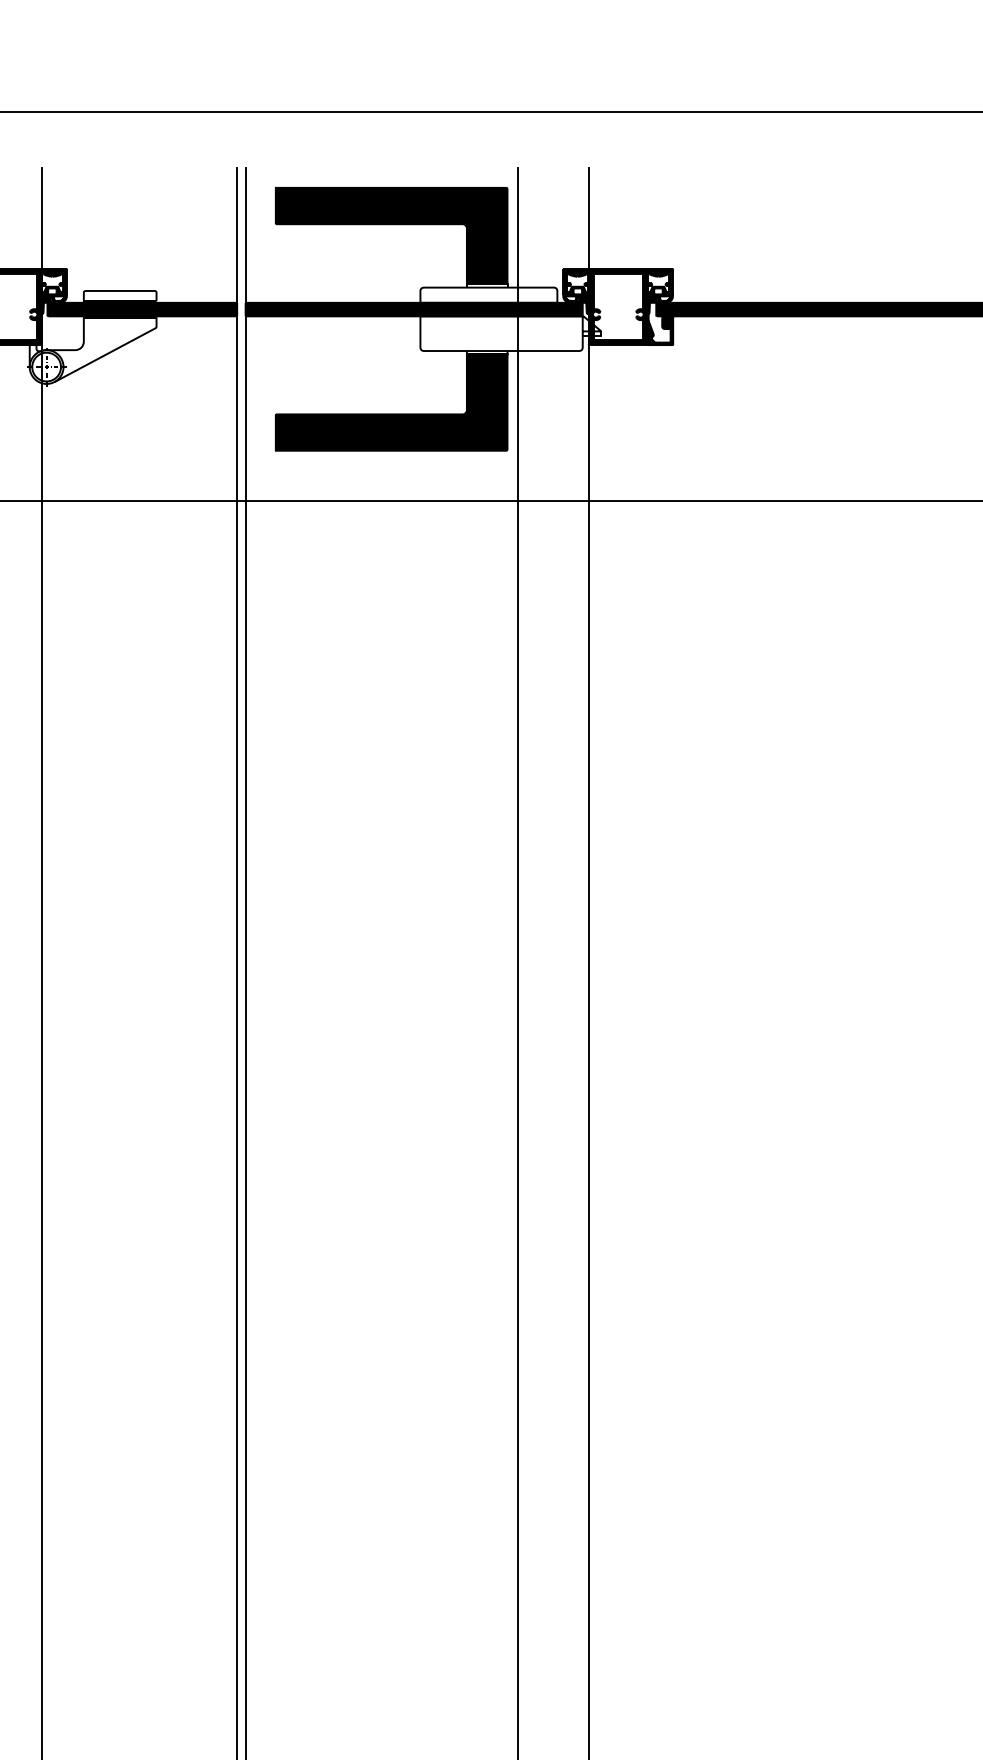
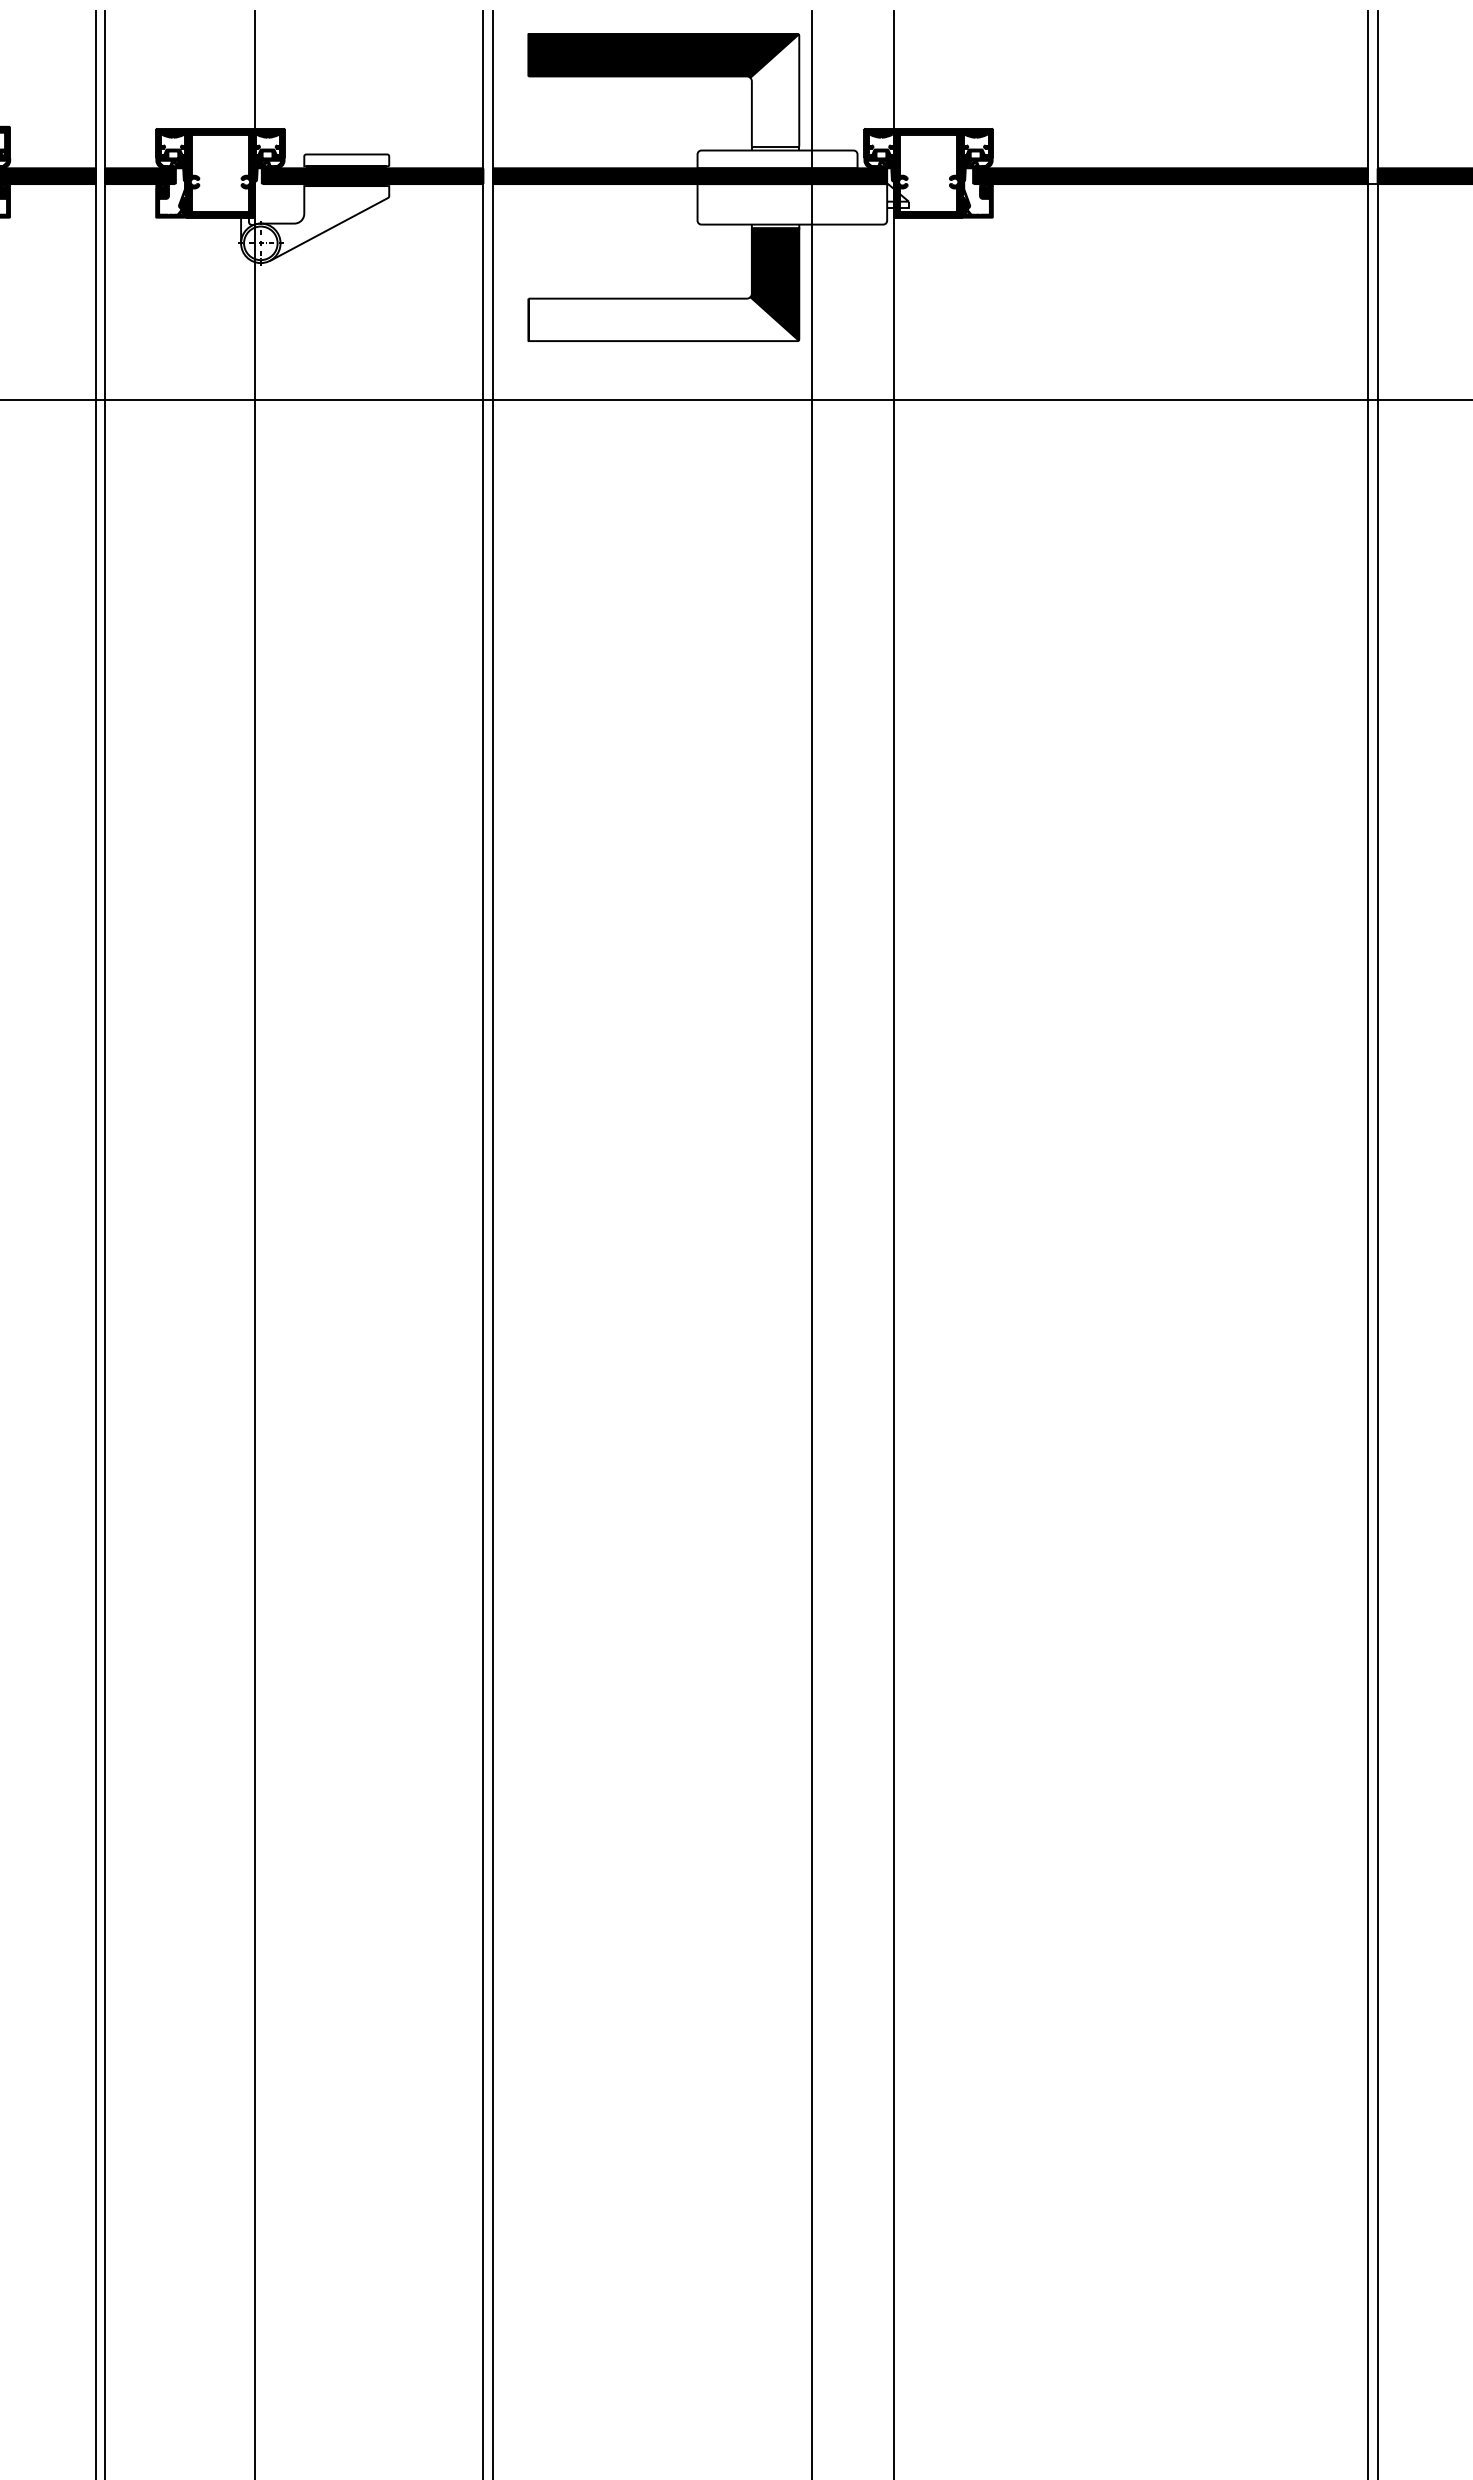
fill: (486, 236) -> (774, 90), removed
fill: (391, 432) -> (663, 319), removed

